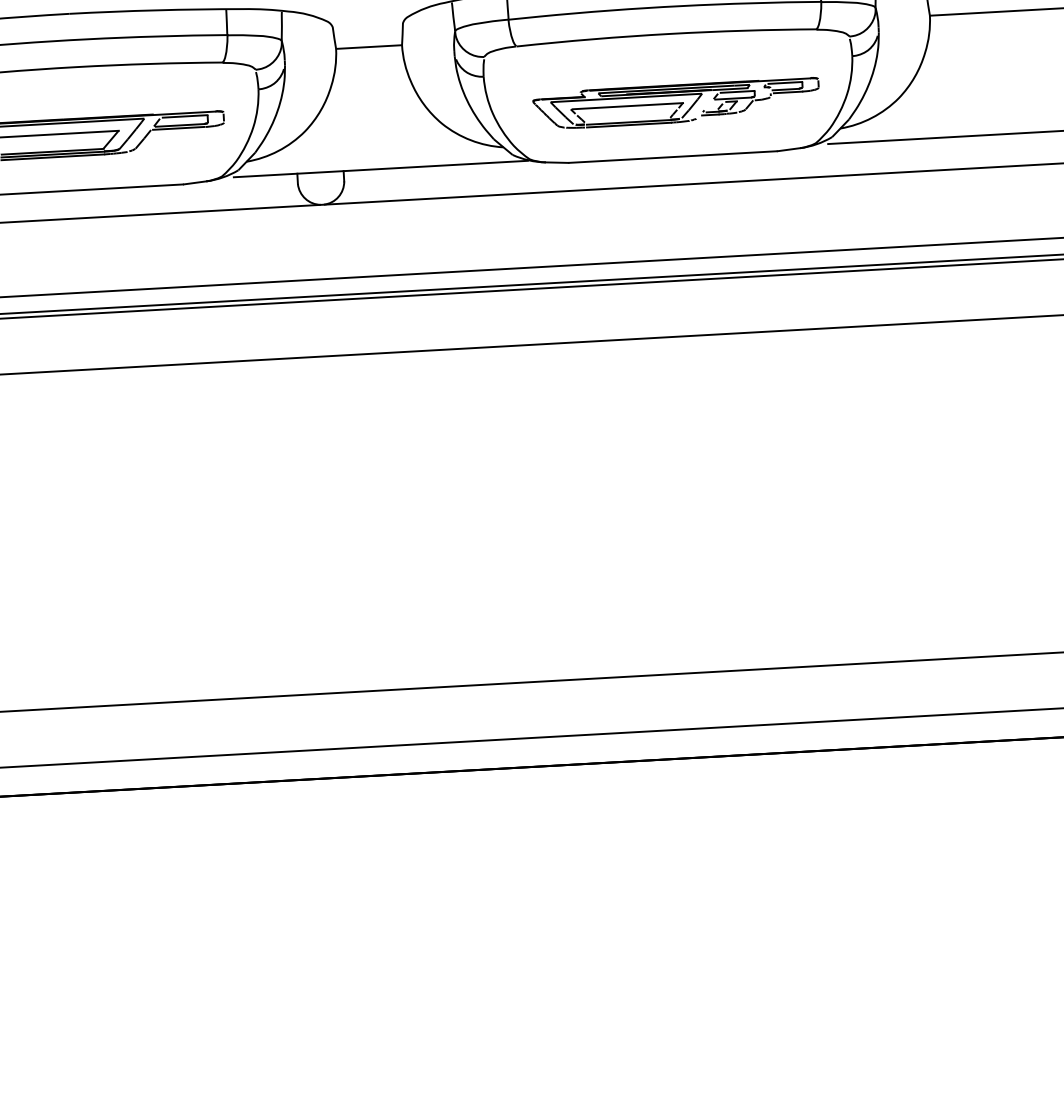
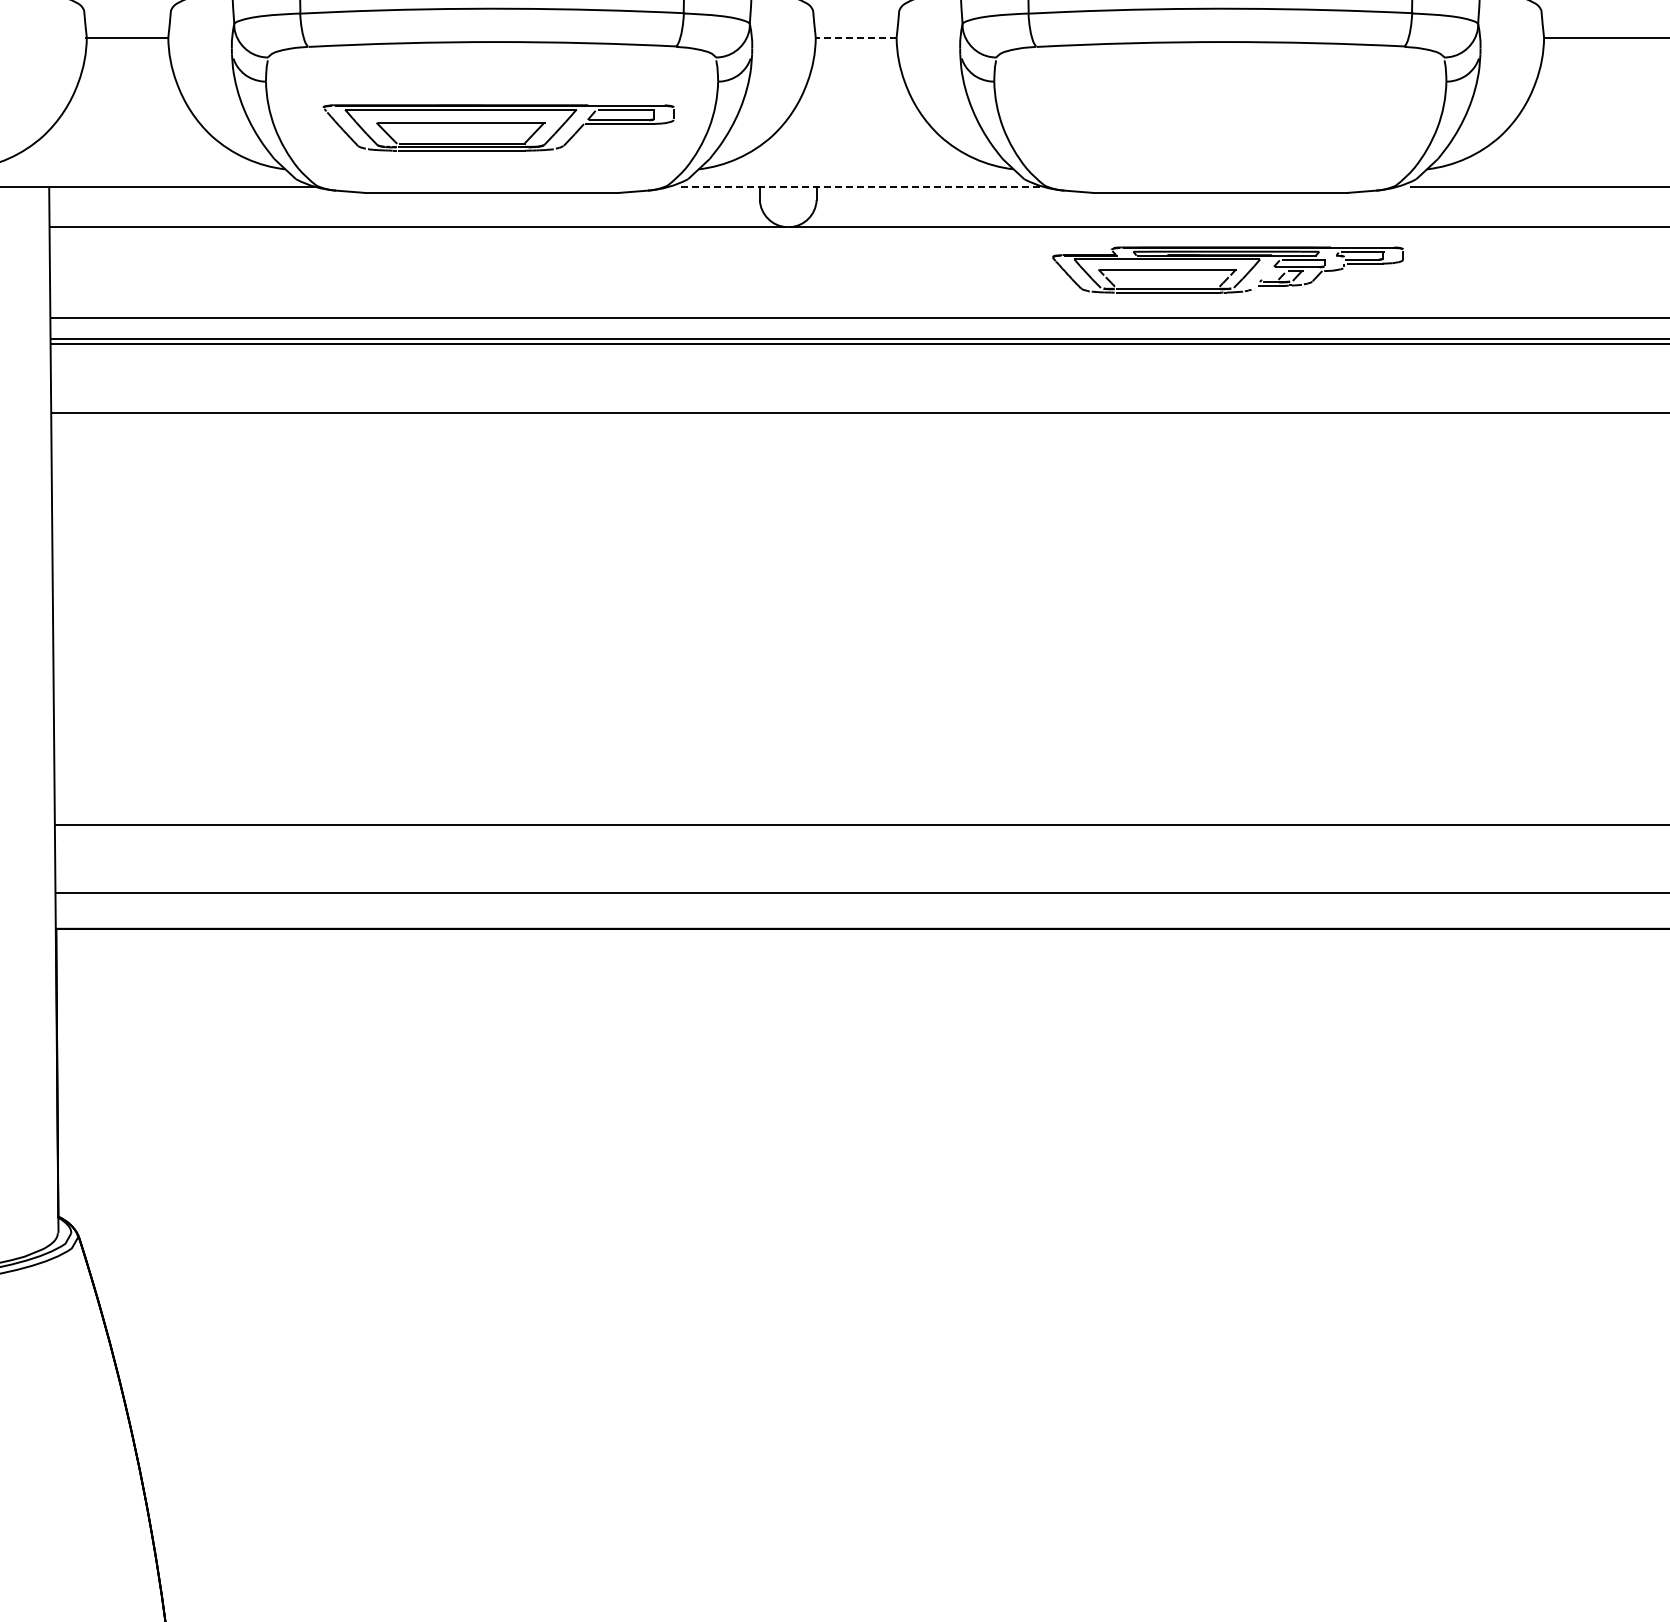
line: (369, 47) -> (856, 37), solid -> dashed
part: (675, 103) -> (1227, 269), moved
line: (381, 169) -> (862, 187), solid -> dashed

